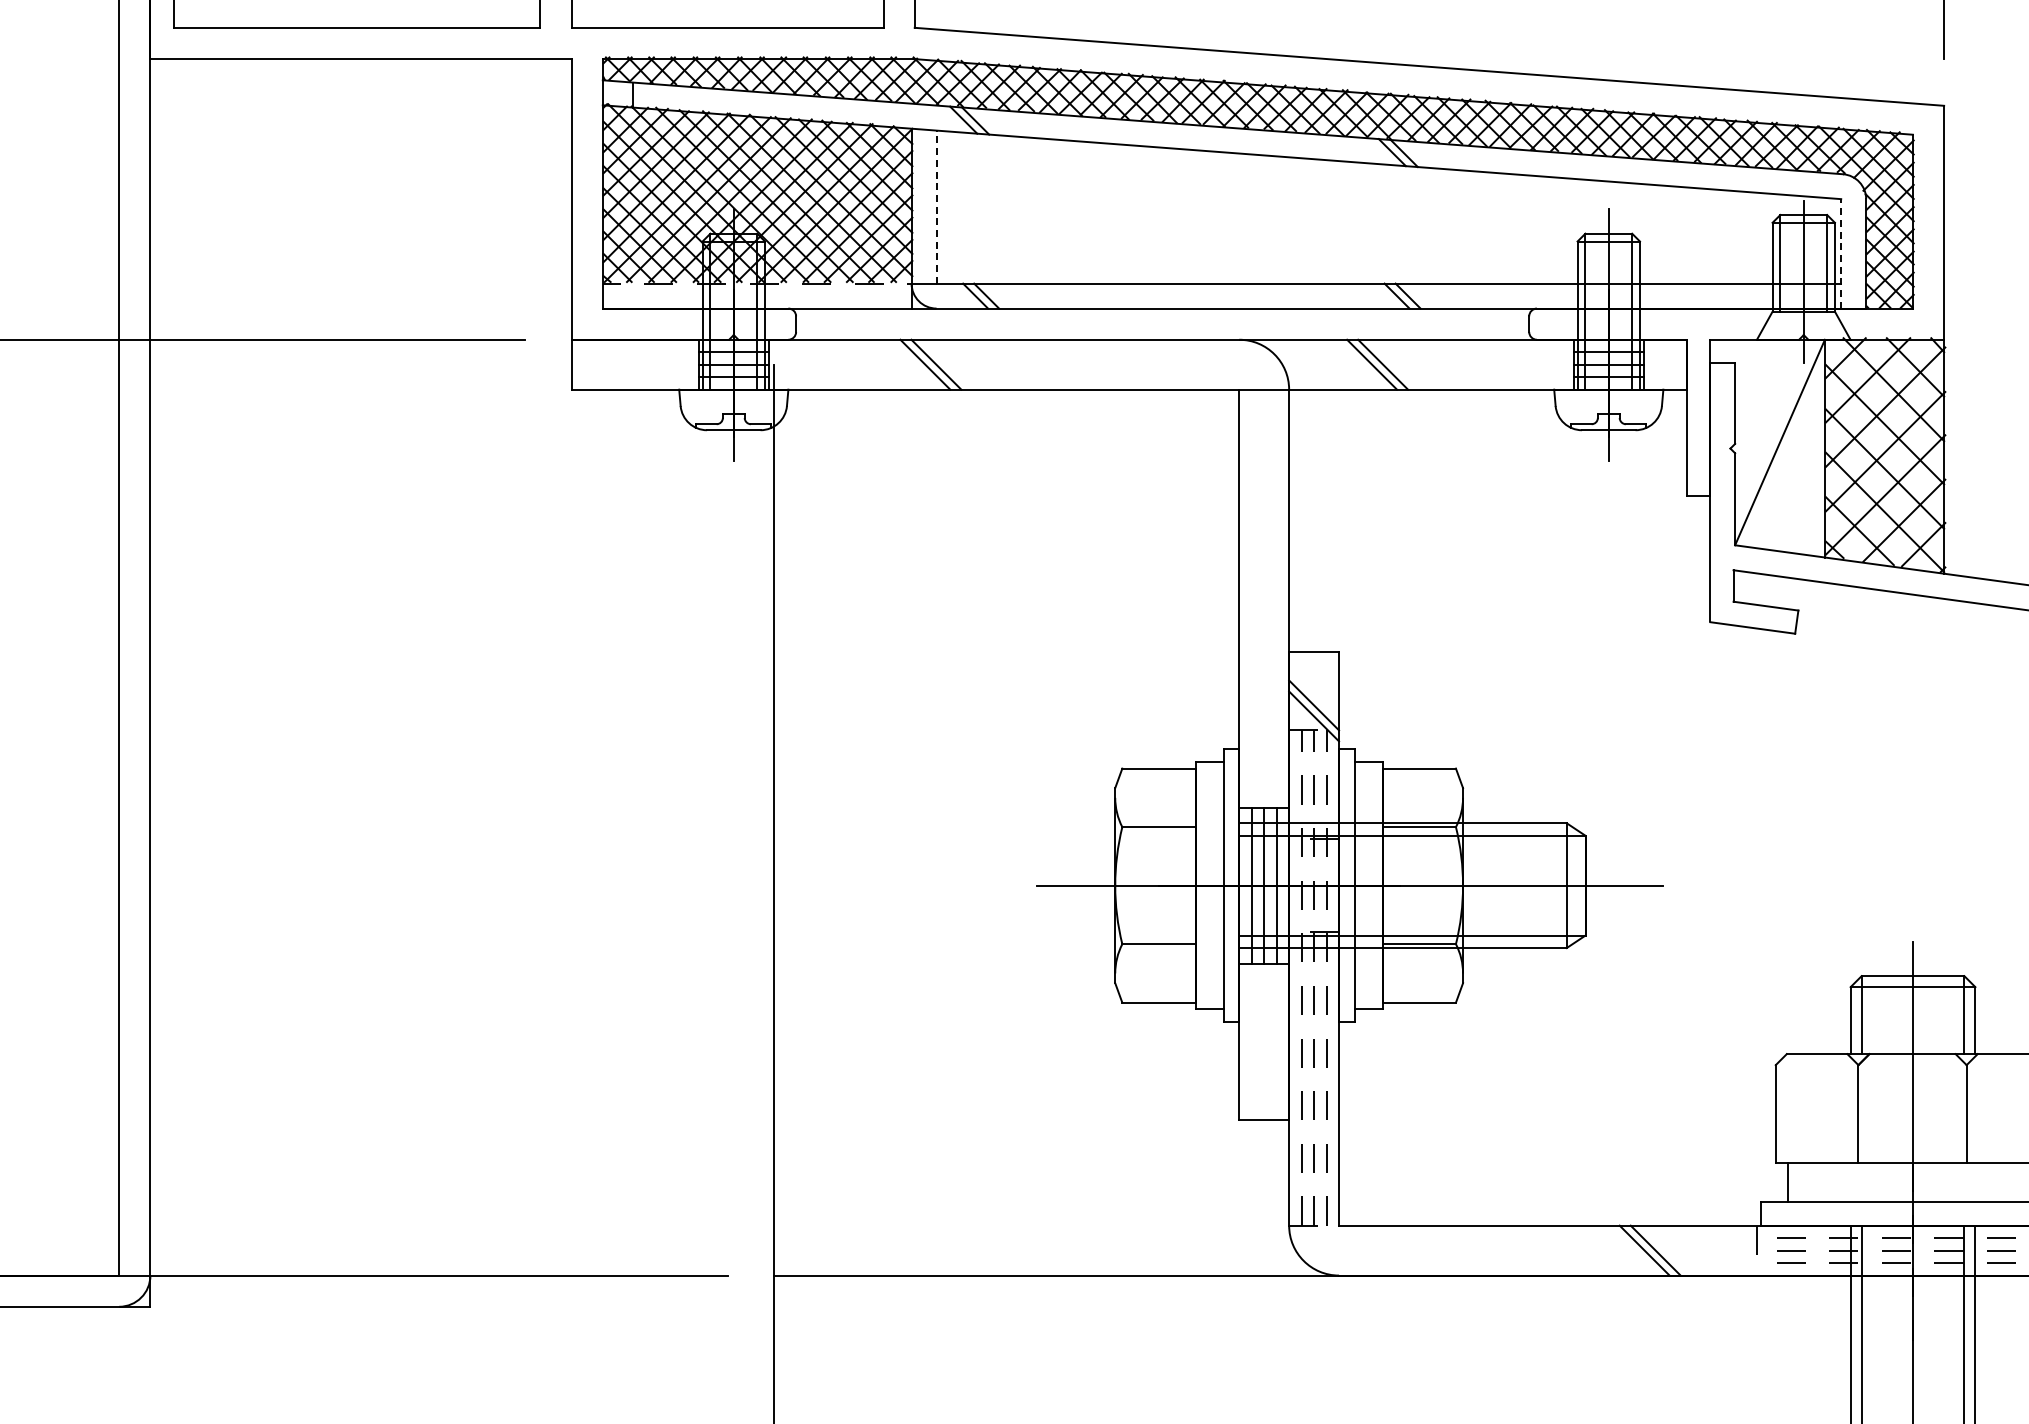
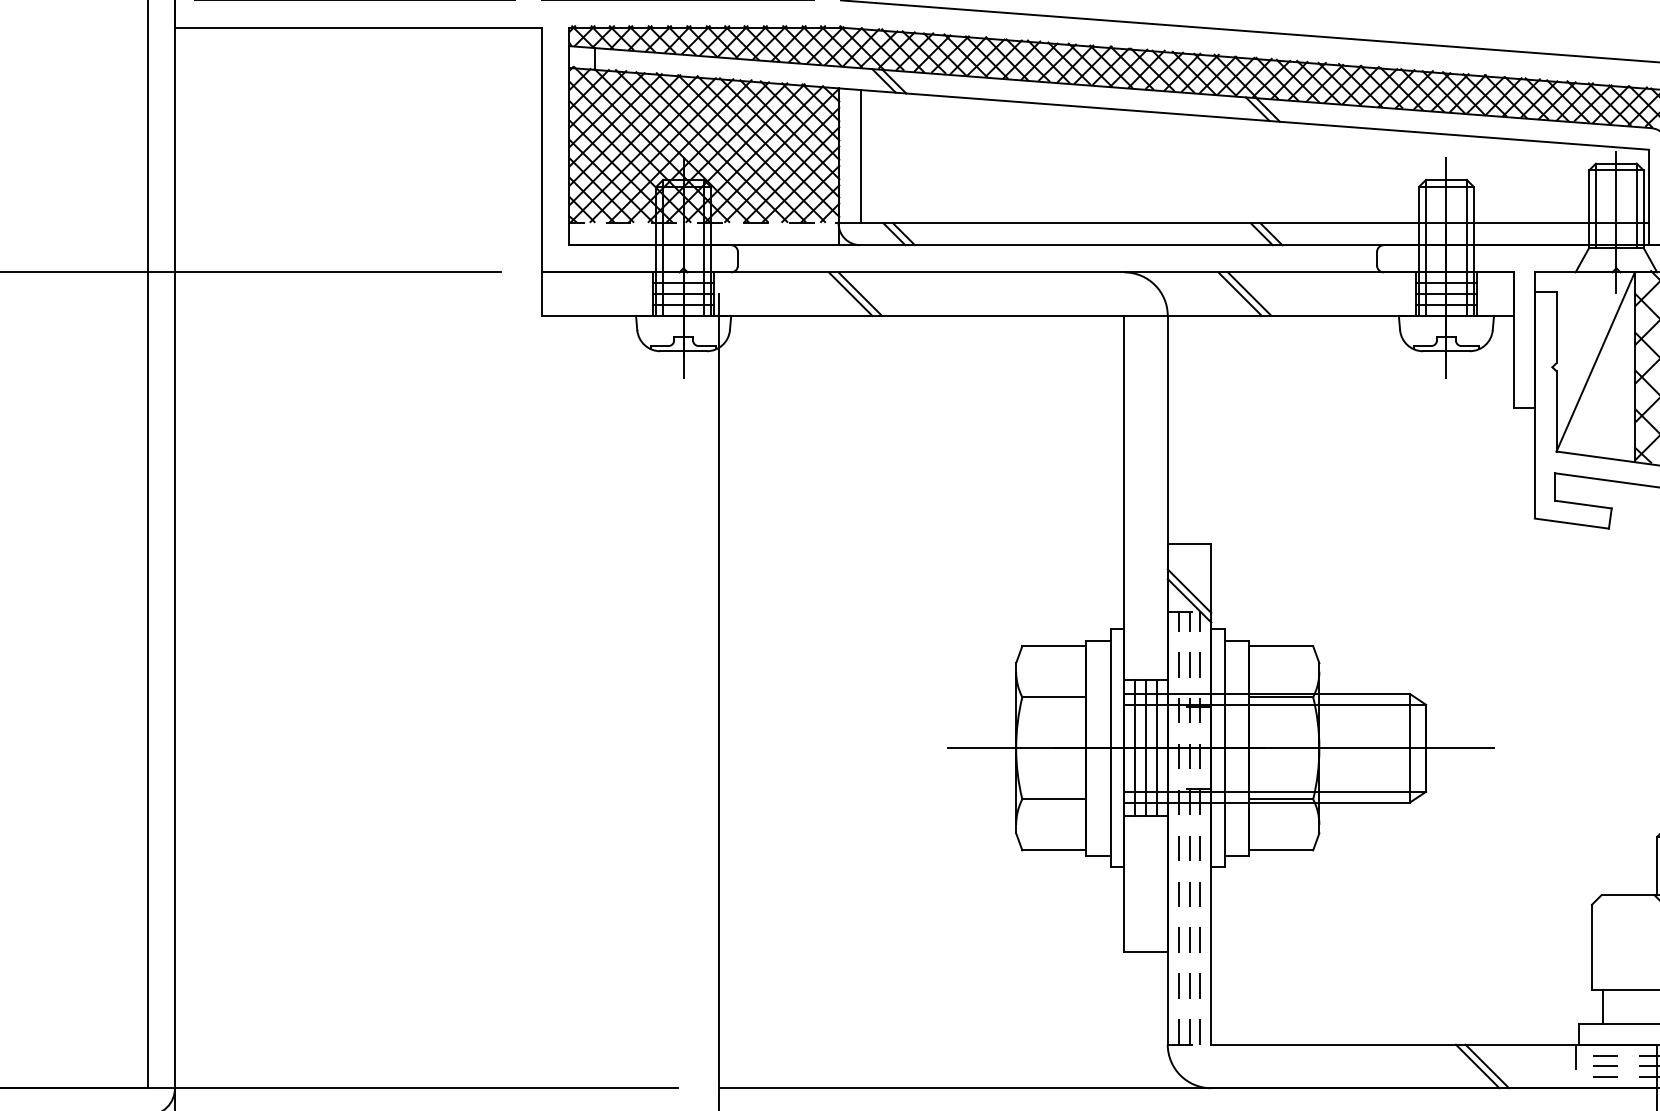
line: (936, 207) -> (860, 157), dashed -> solid
line: (1841, 253) -> (1649, 197), dashed -> solid

